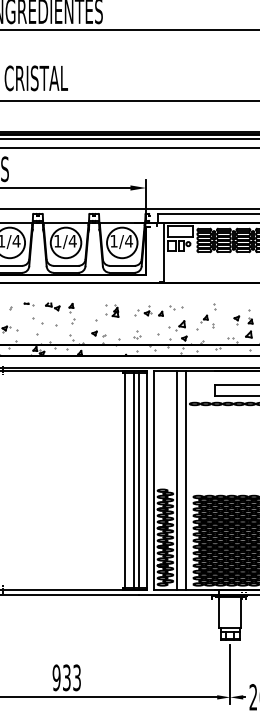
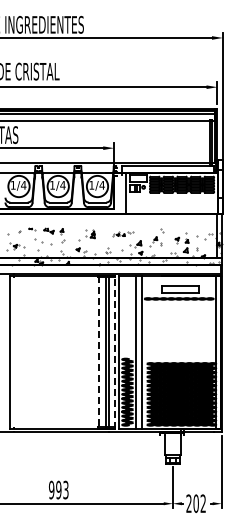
part: (158, 310) -> (122, 233), size x0.6
line: (146, 479) -> (114, 351), solid -> dashed
line: (125, 480) -> (99, 352), solid -> dashed
text: (66, 678) -> (58, 490), 933 -> 993

